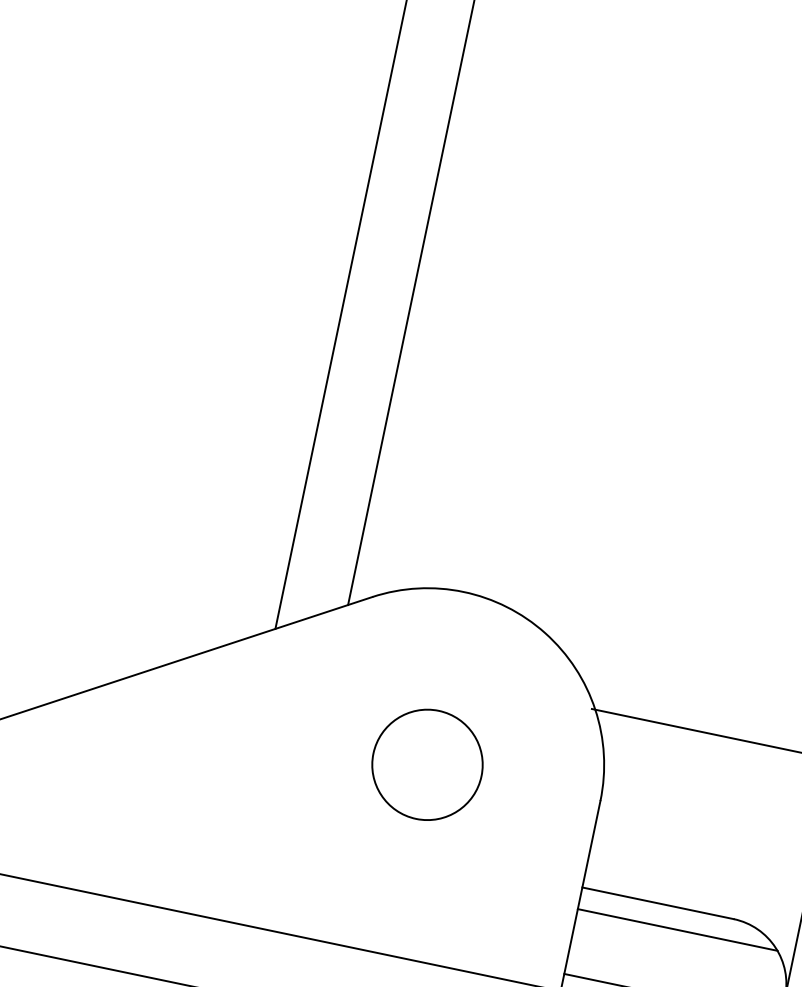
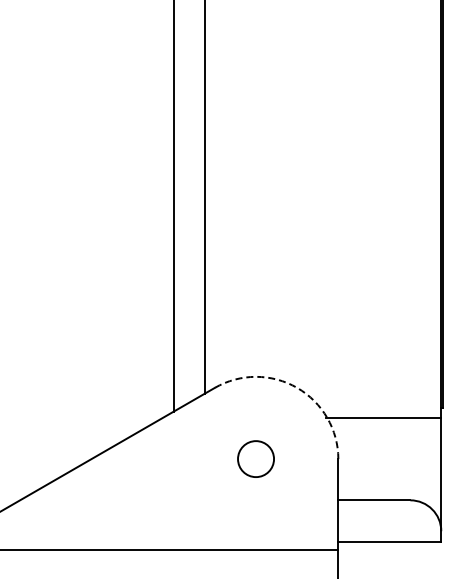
arc: (546, 632) -> (297, 387), solid -> dashed
circle: (426, 763) -> (255, 458), size x0.7
line: (676, 929) -> (385, 510), removed

